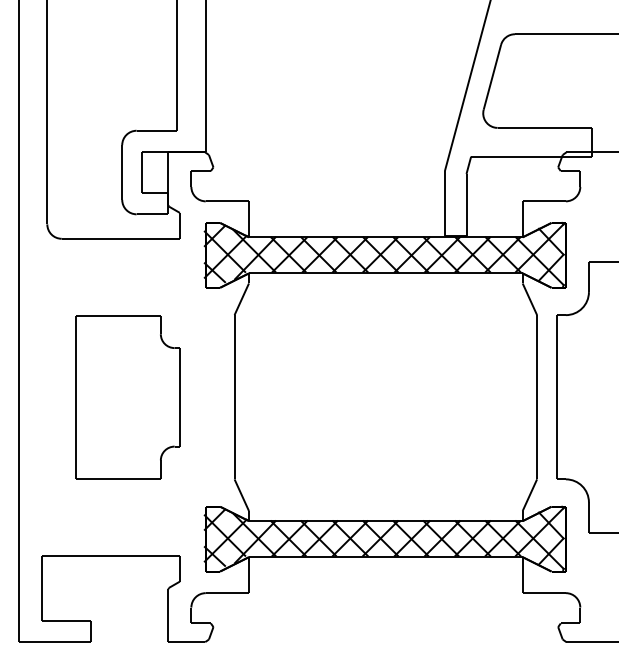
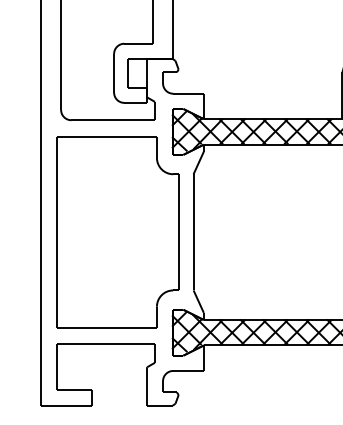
part: (127, 397) -> (117, 232), size x1.67

